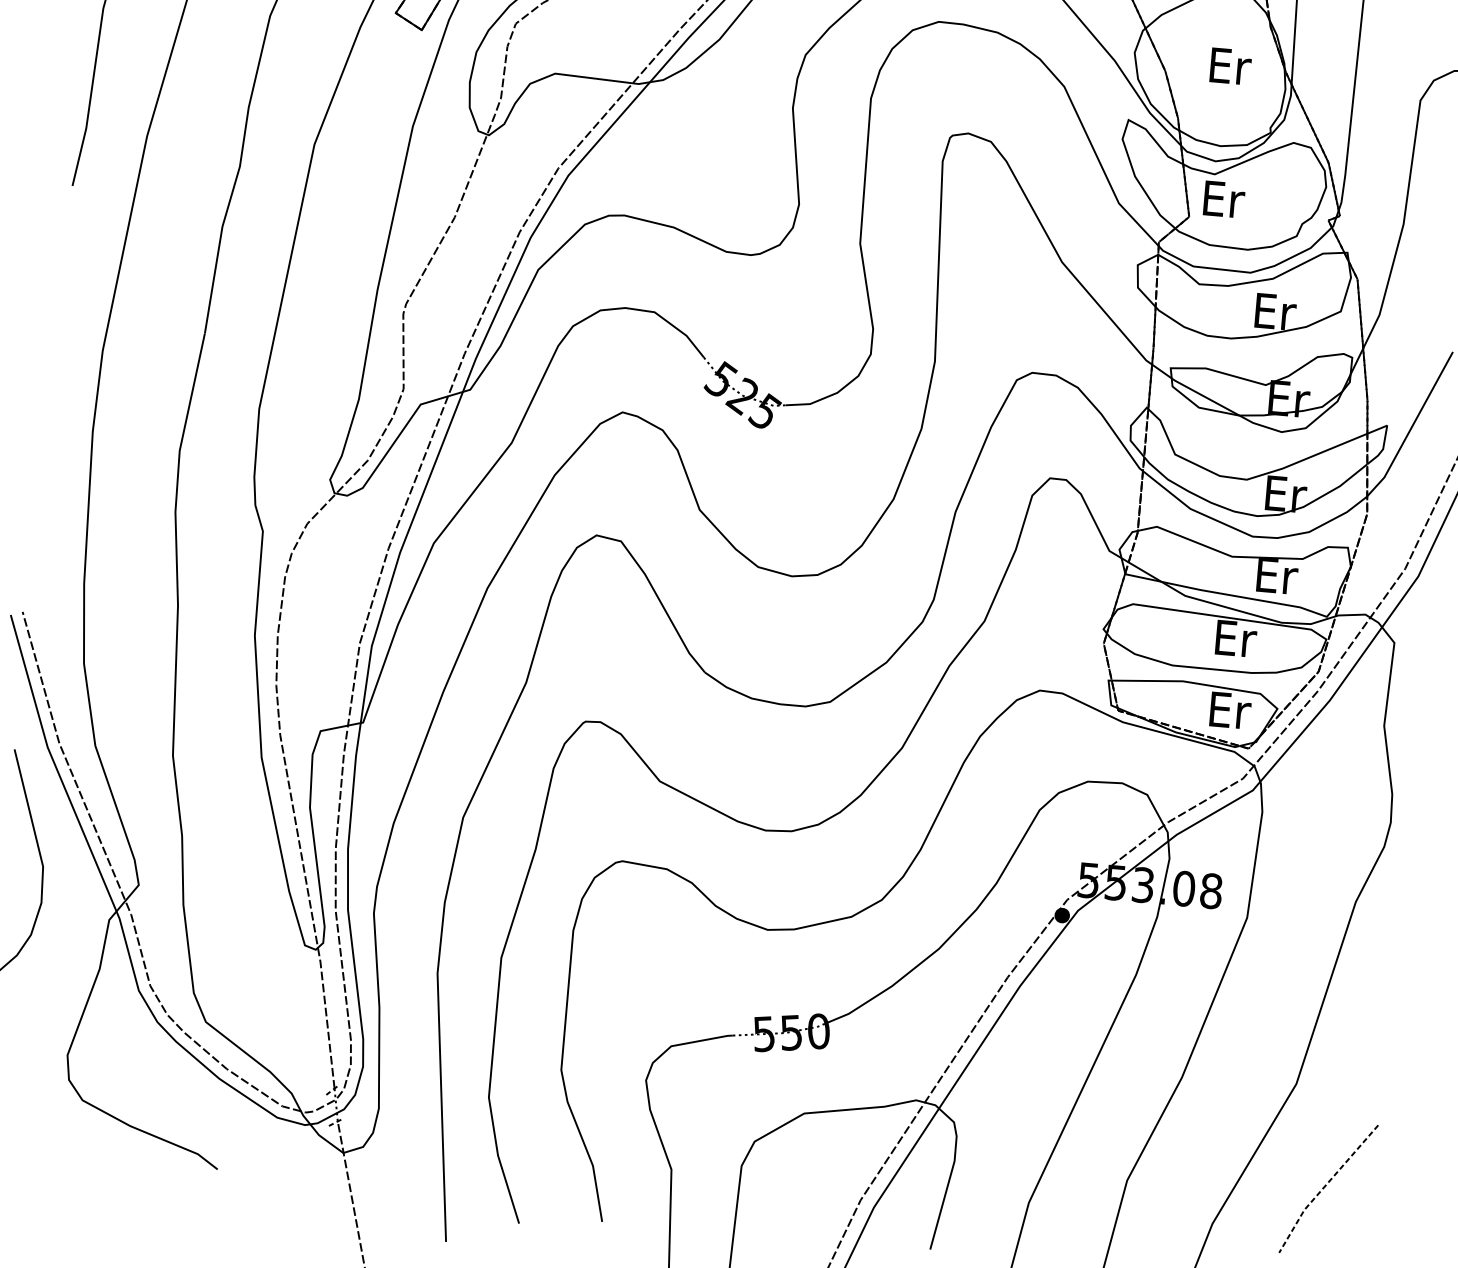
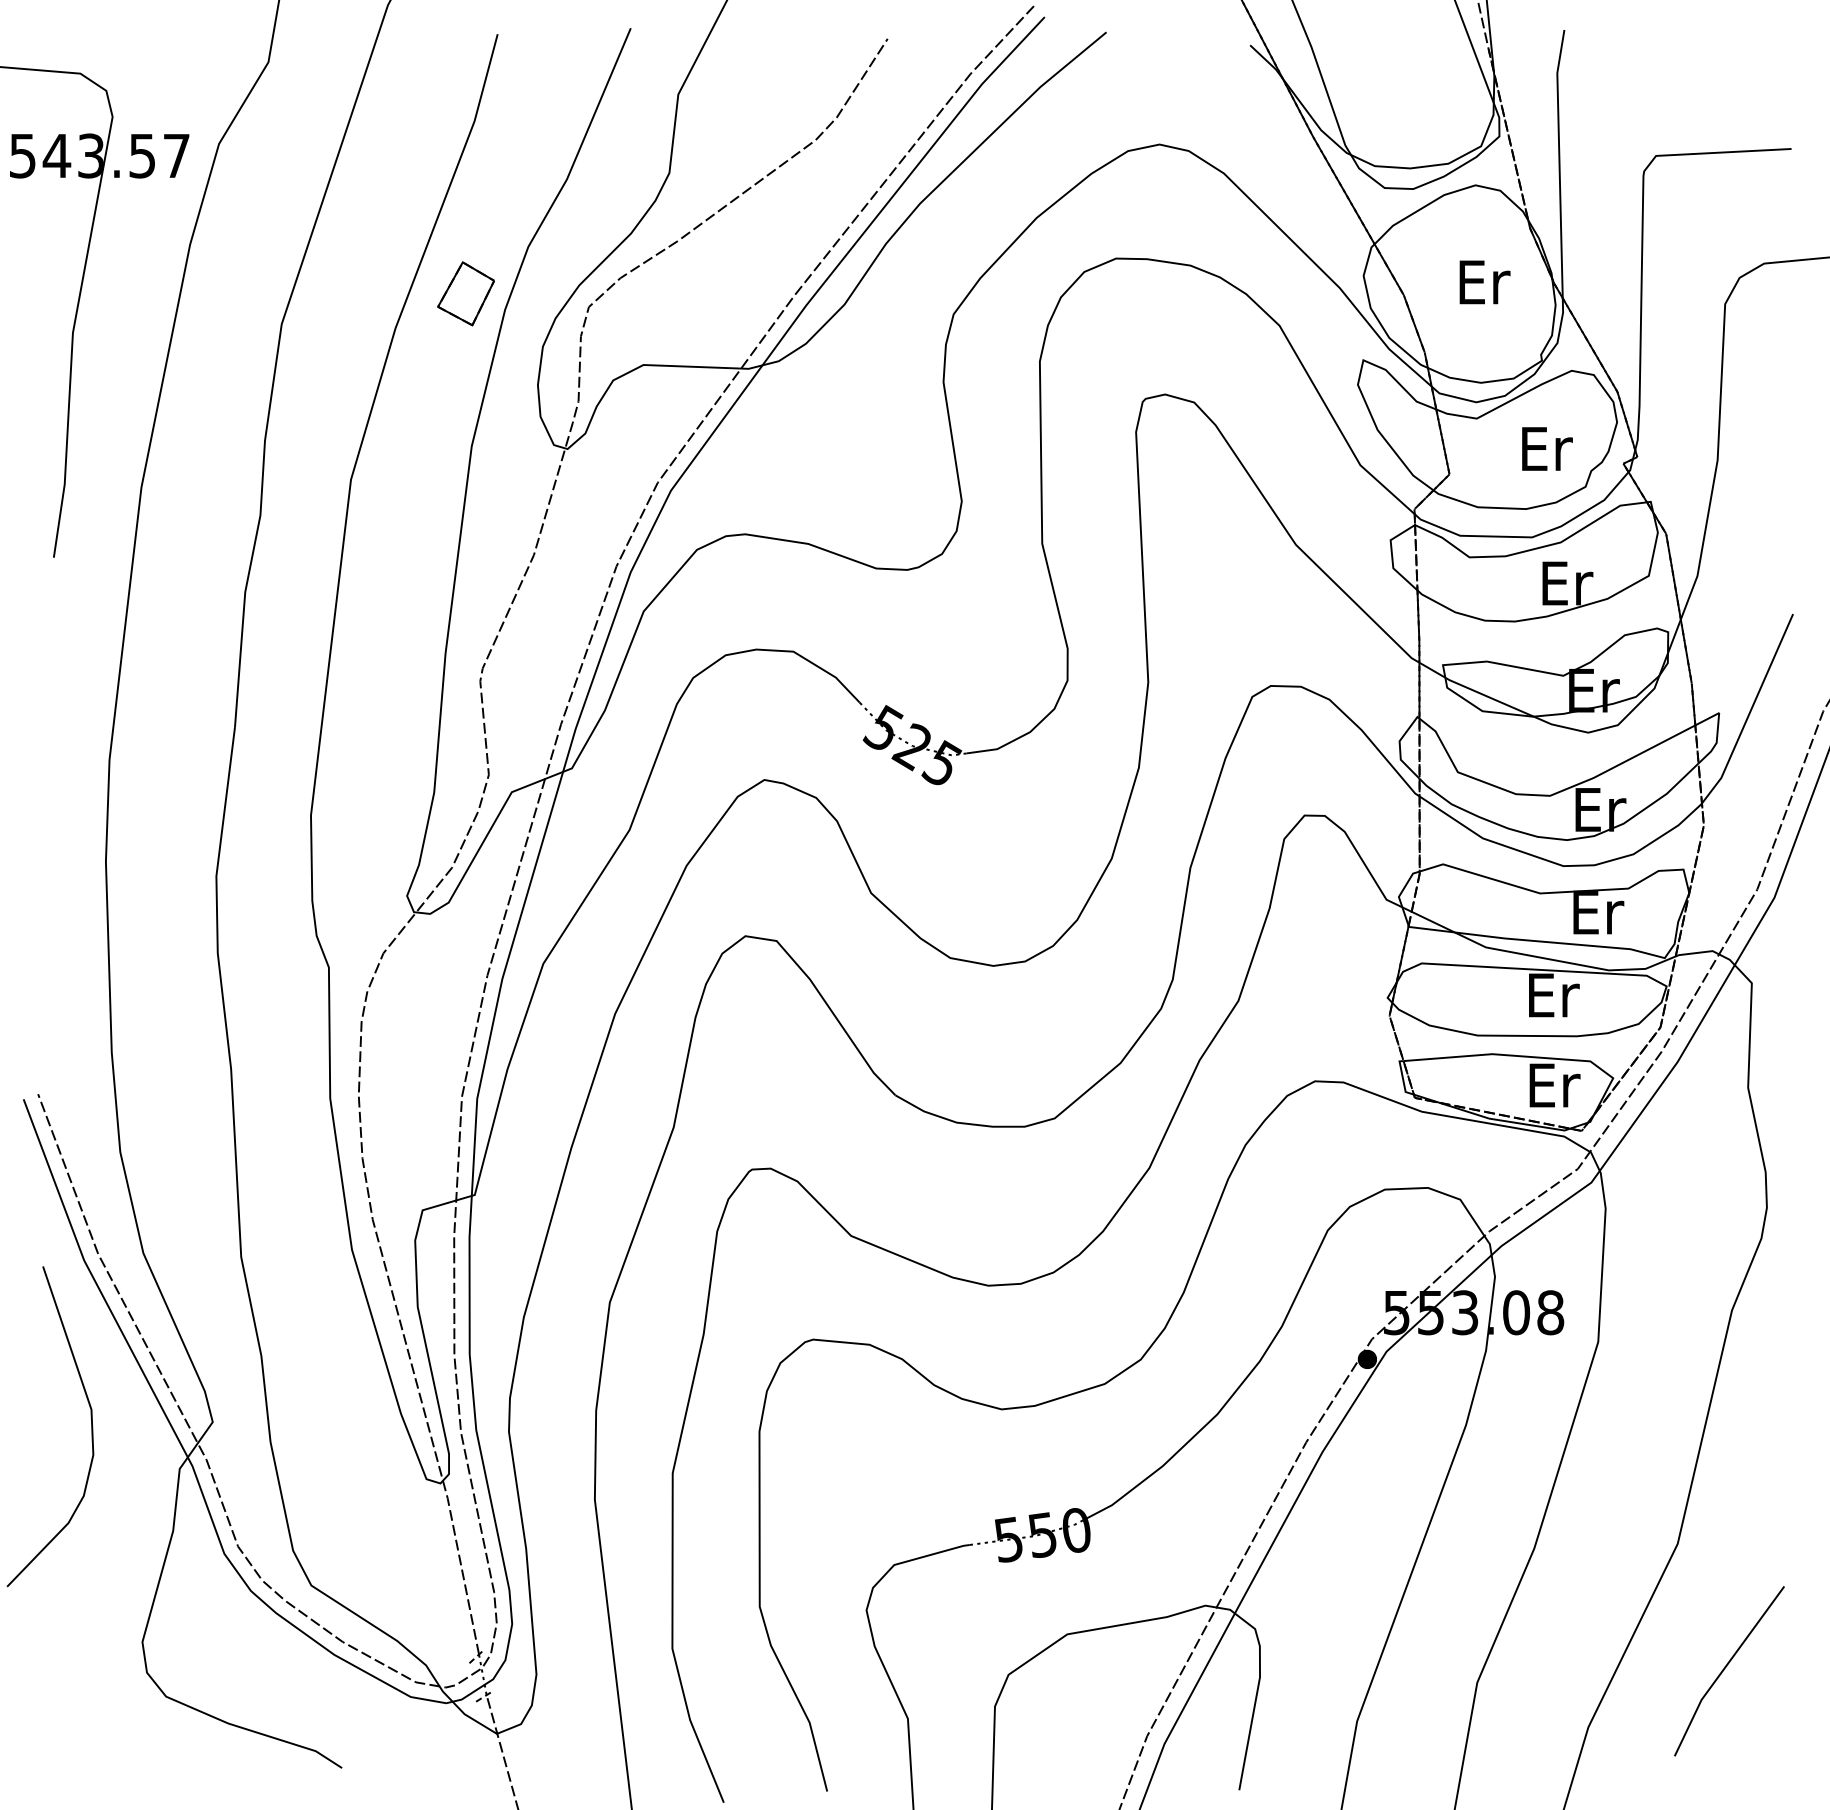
text: (1224, 199) -> (1547, 448), moved
line: (1324, 1187) -> (1723, 1669), dashed -> solid

